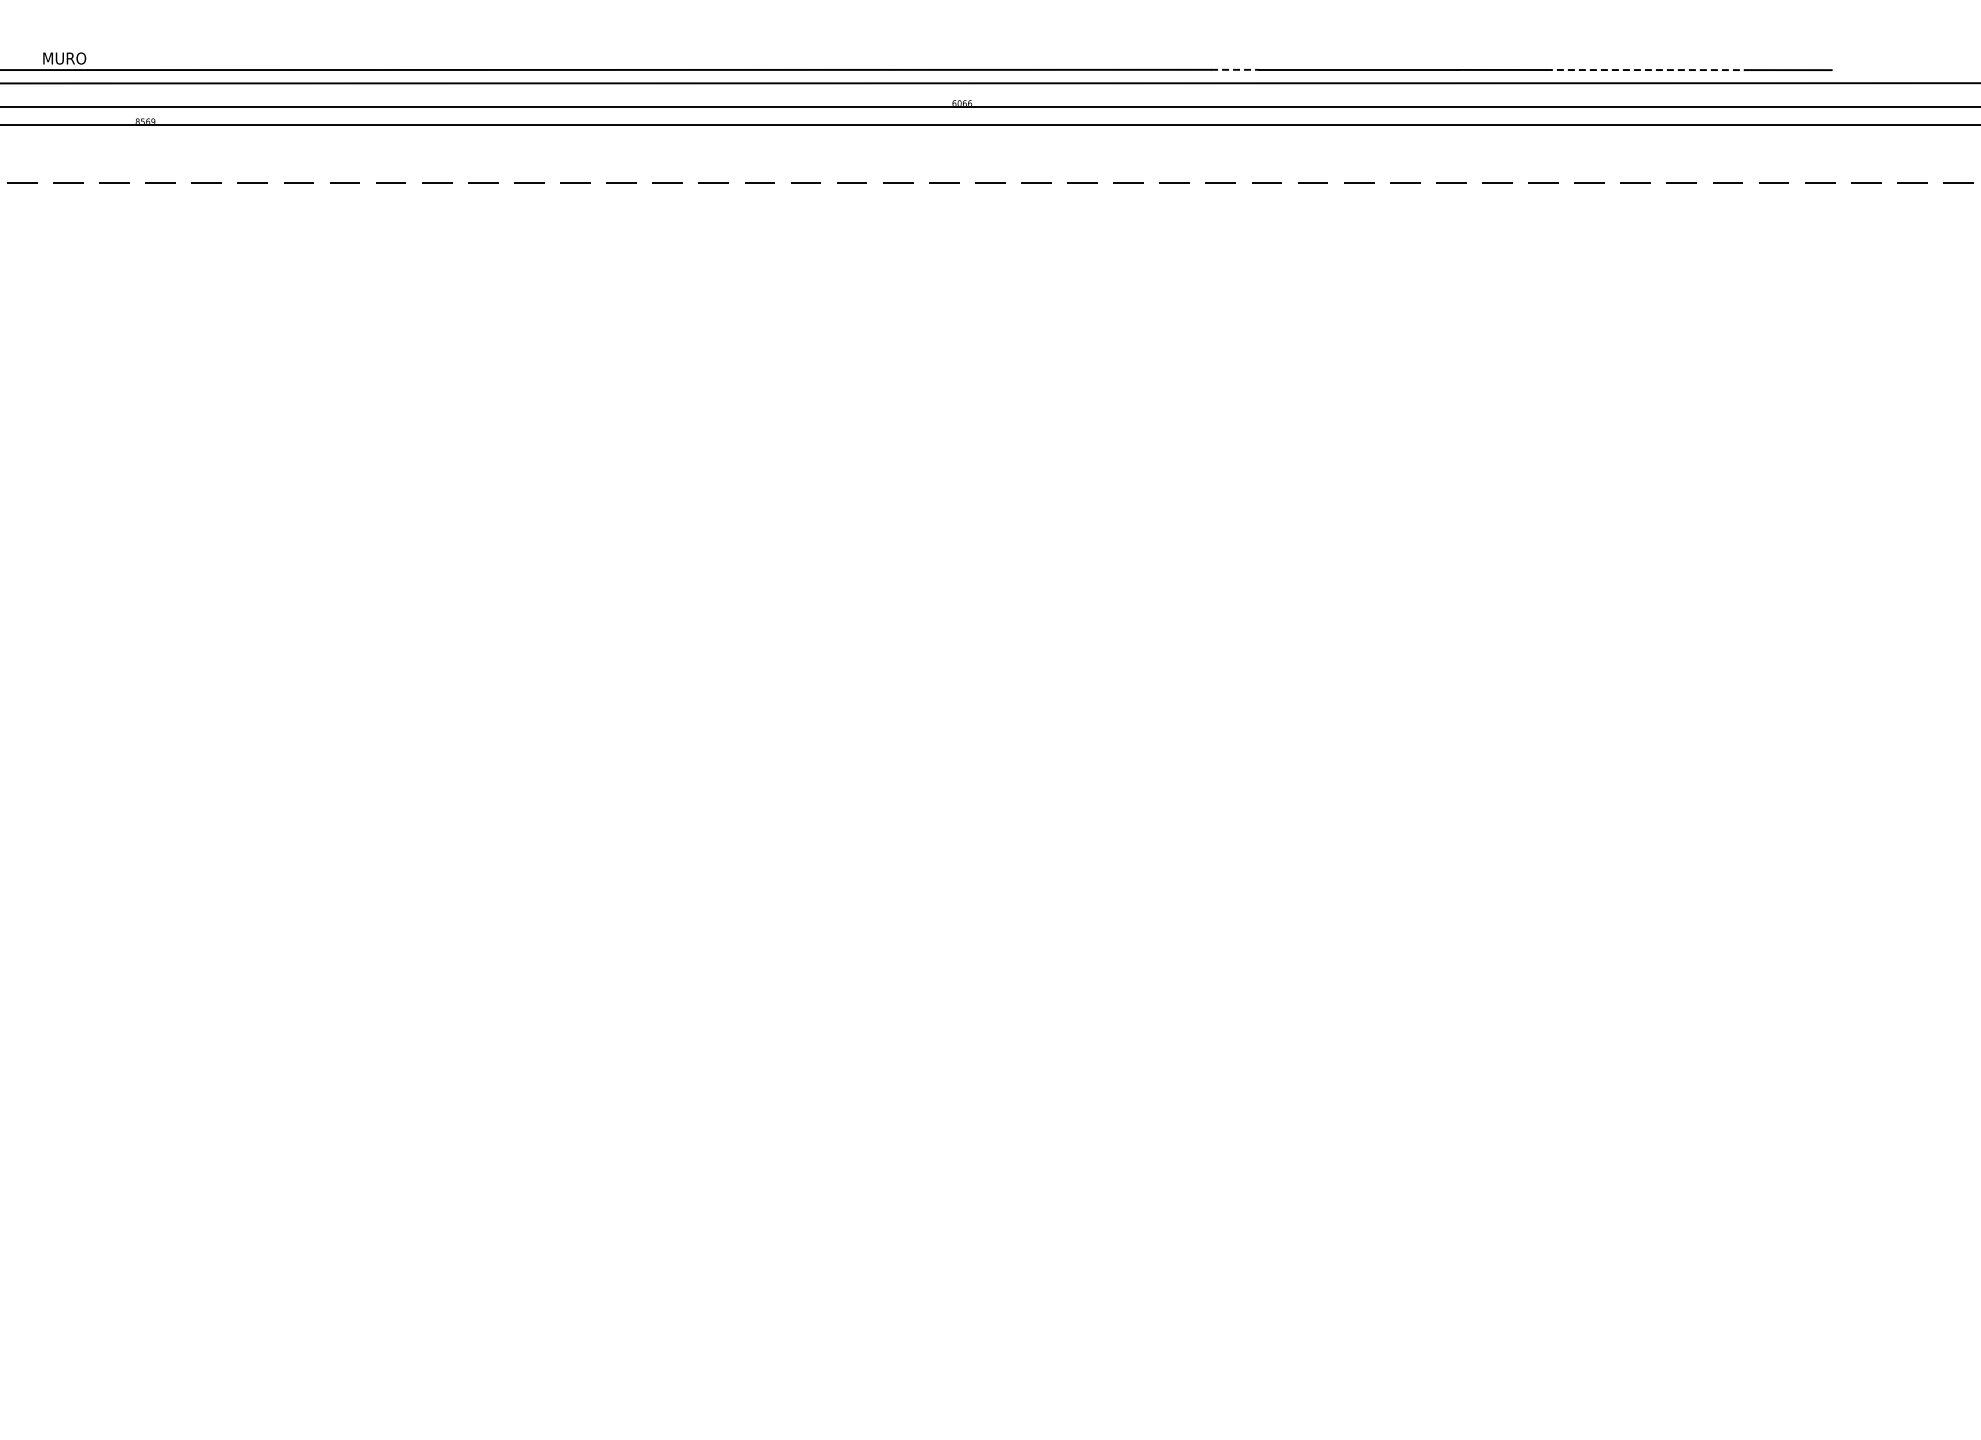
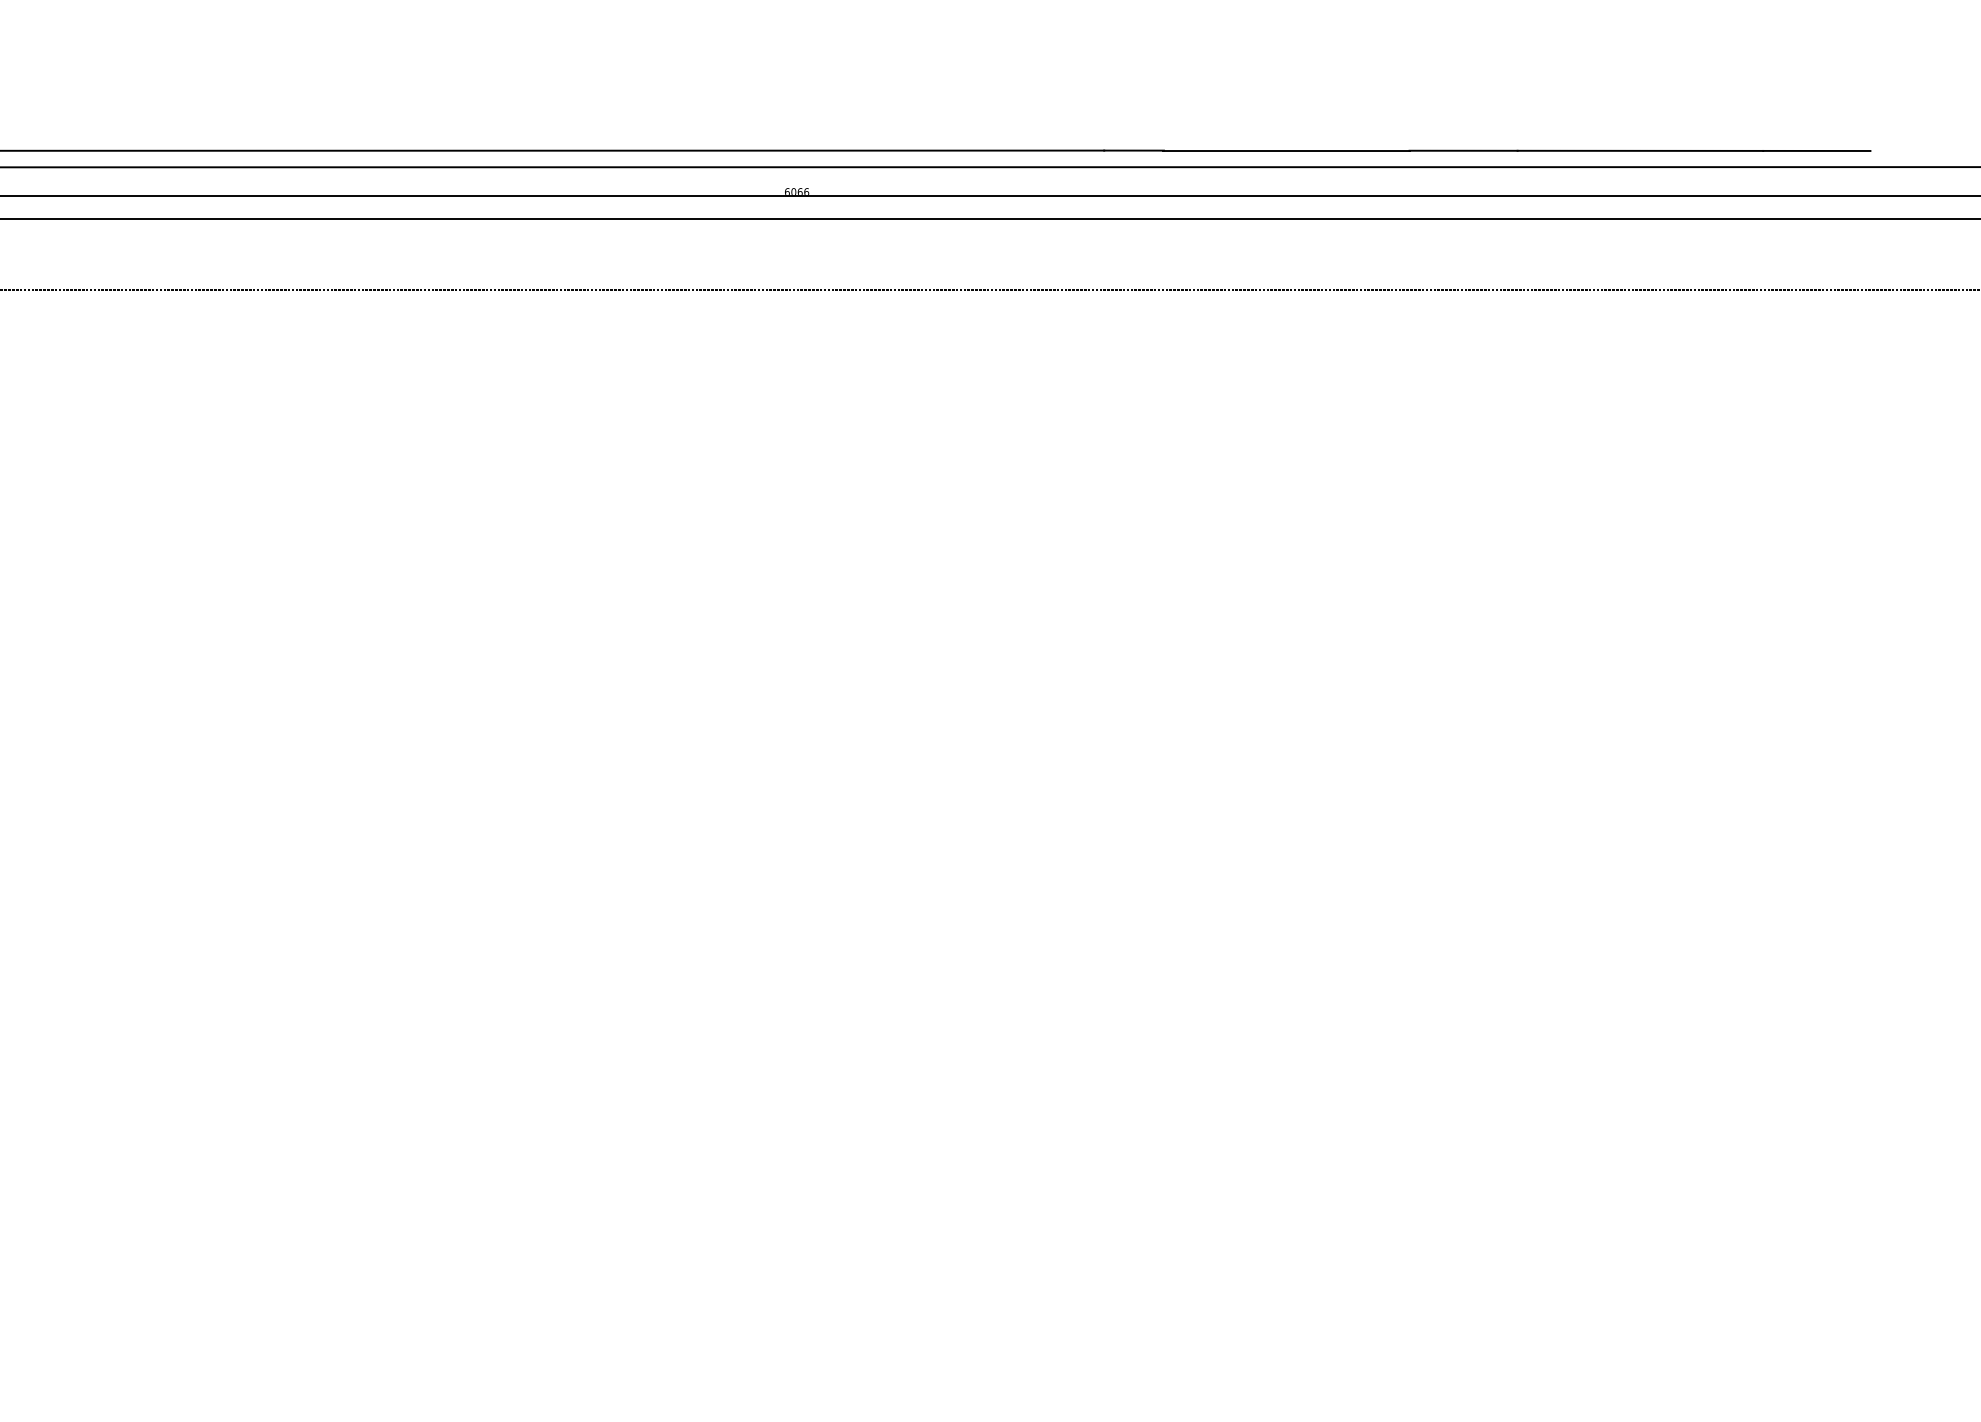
line: (1235, 69) -> (1134, 150), dashed -> solid
line: (1645, 70) -> (1640, 151), dashed -> solid

